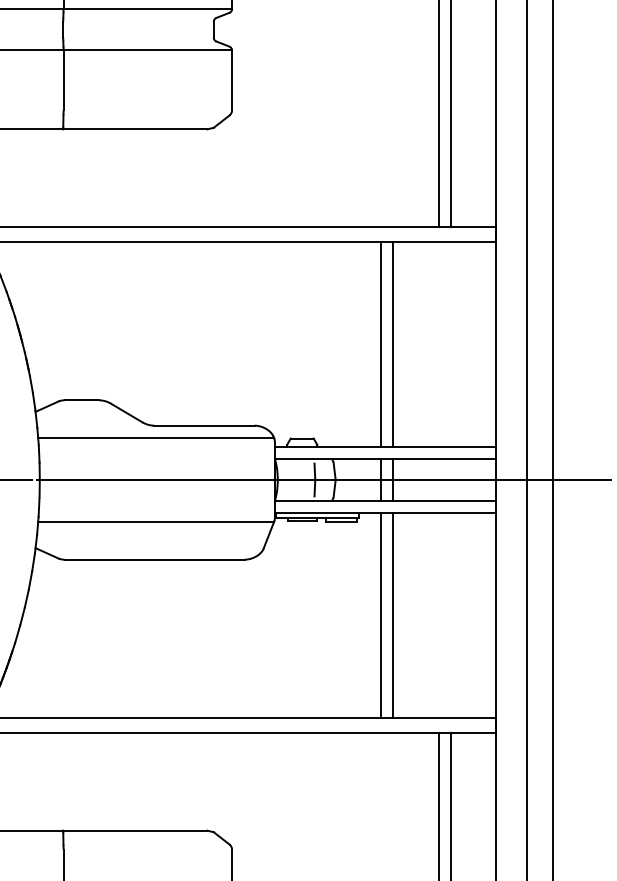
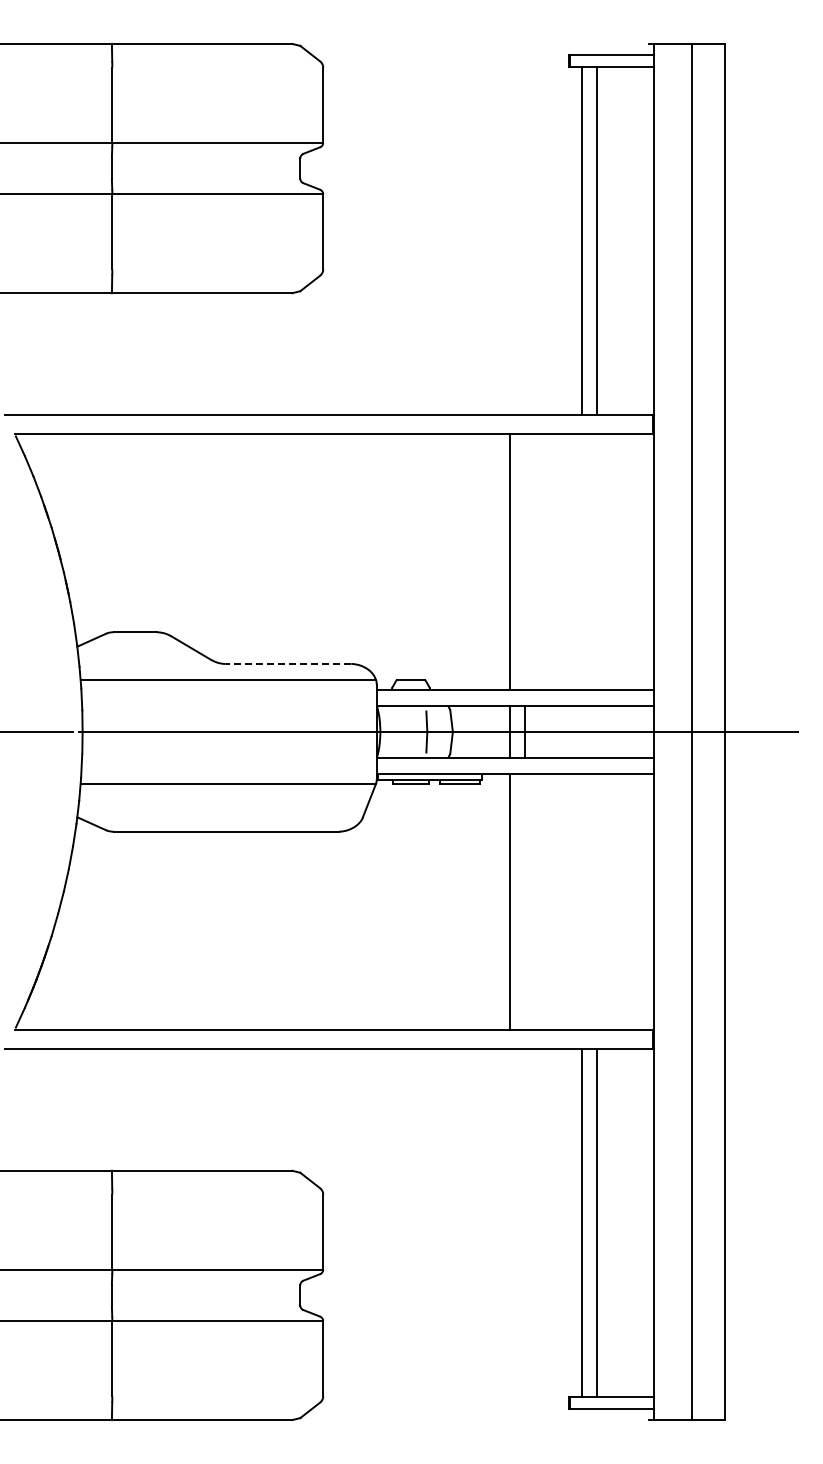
line: (392, 343) -> (524, 561), removed
line: (204, 425) -> (288, 663), solid -> dashed
line: (392, 615) -> (524, 901), removed

